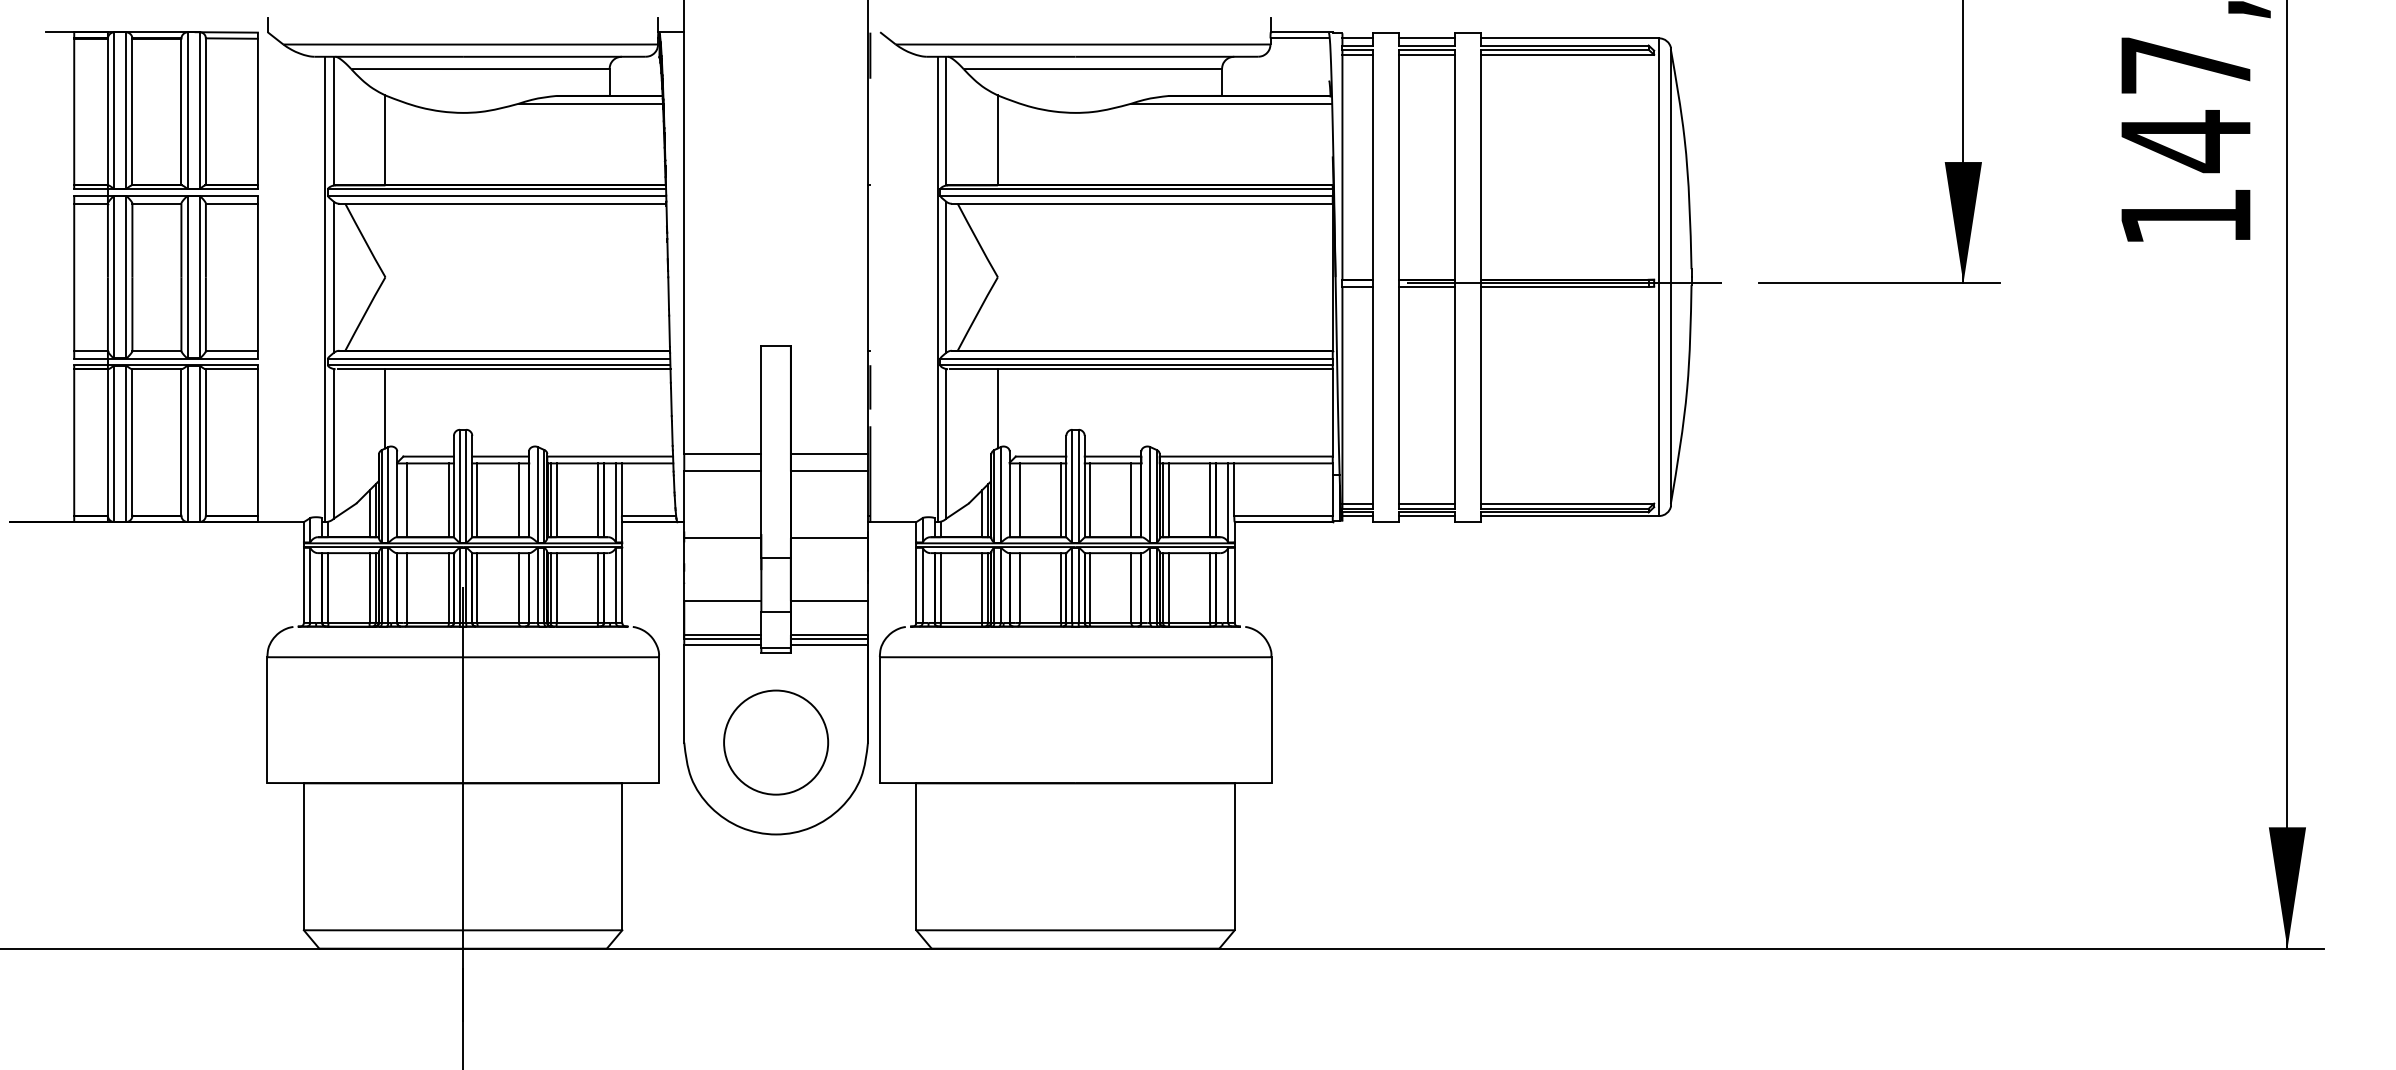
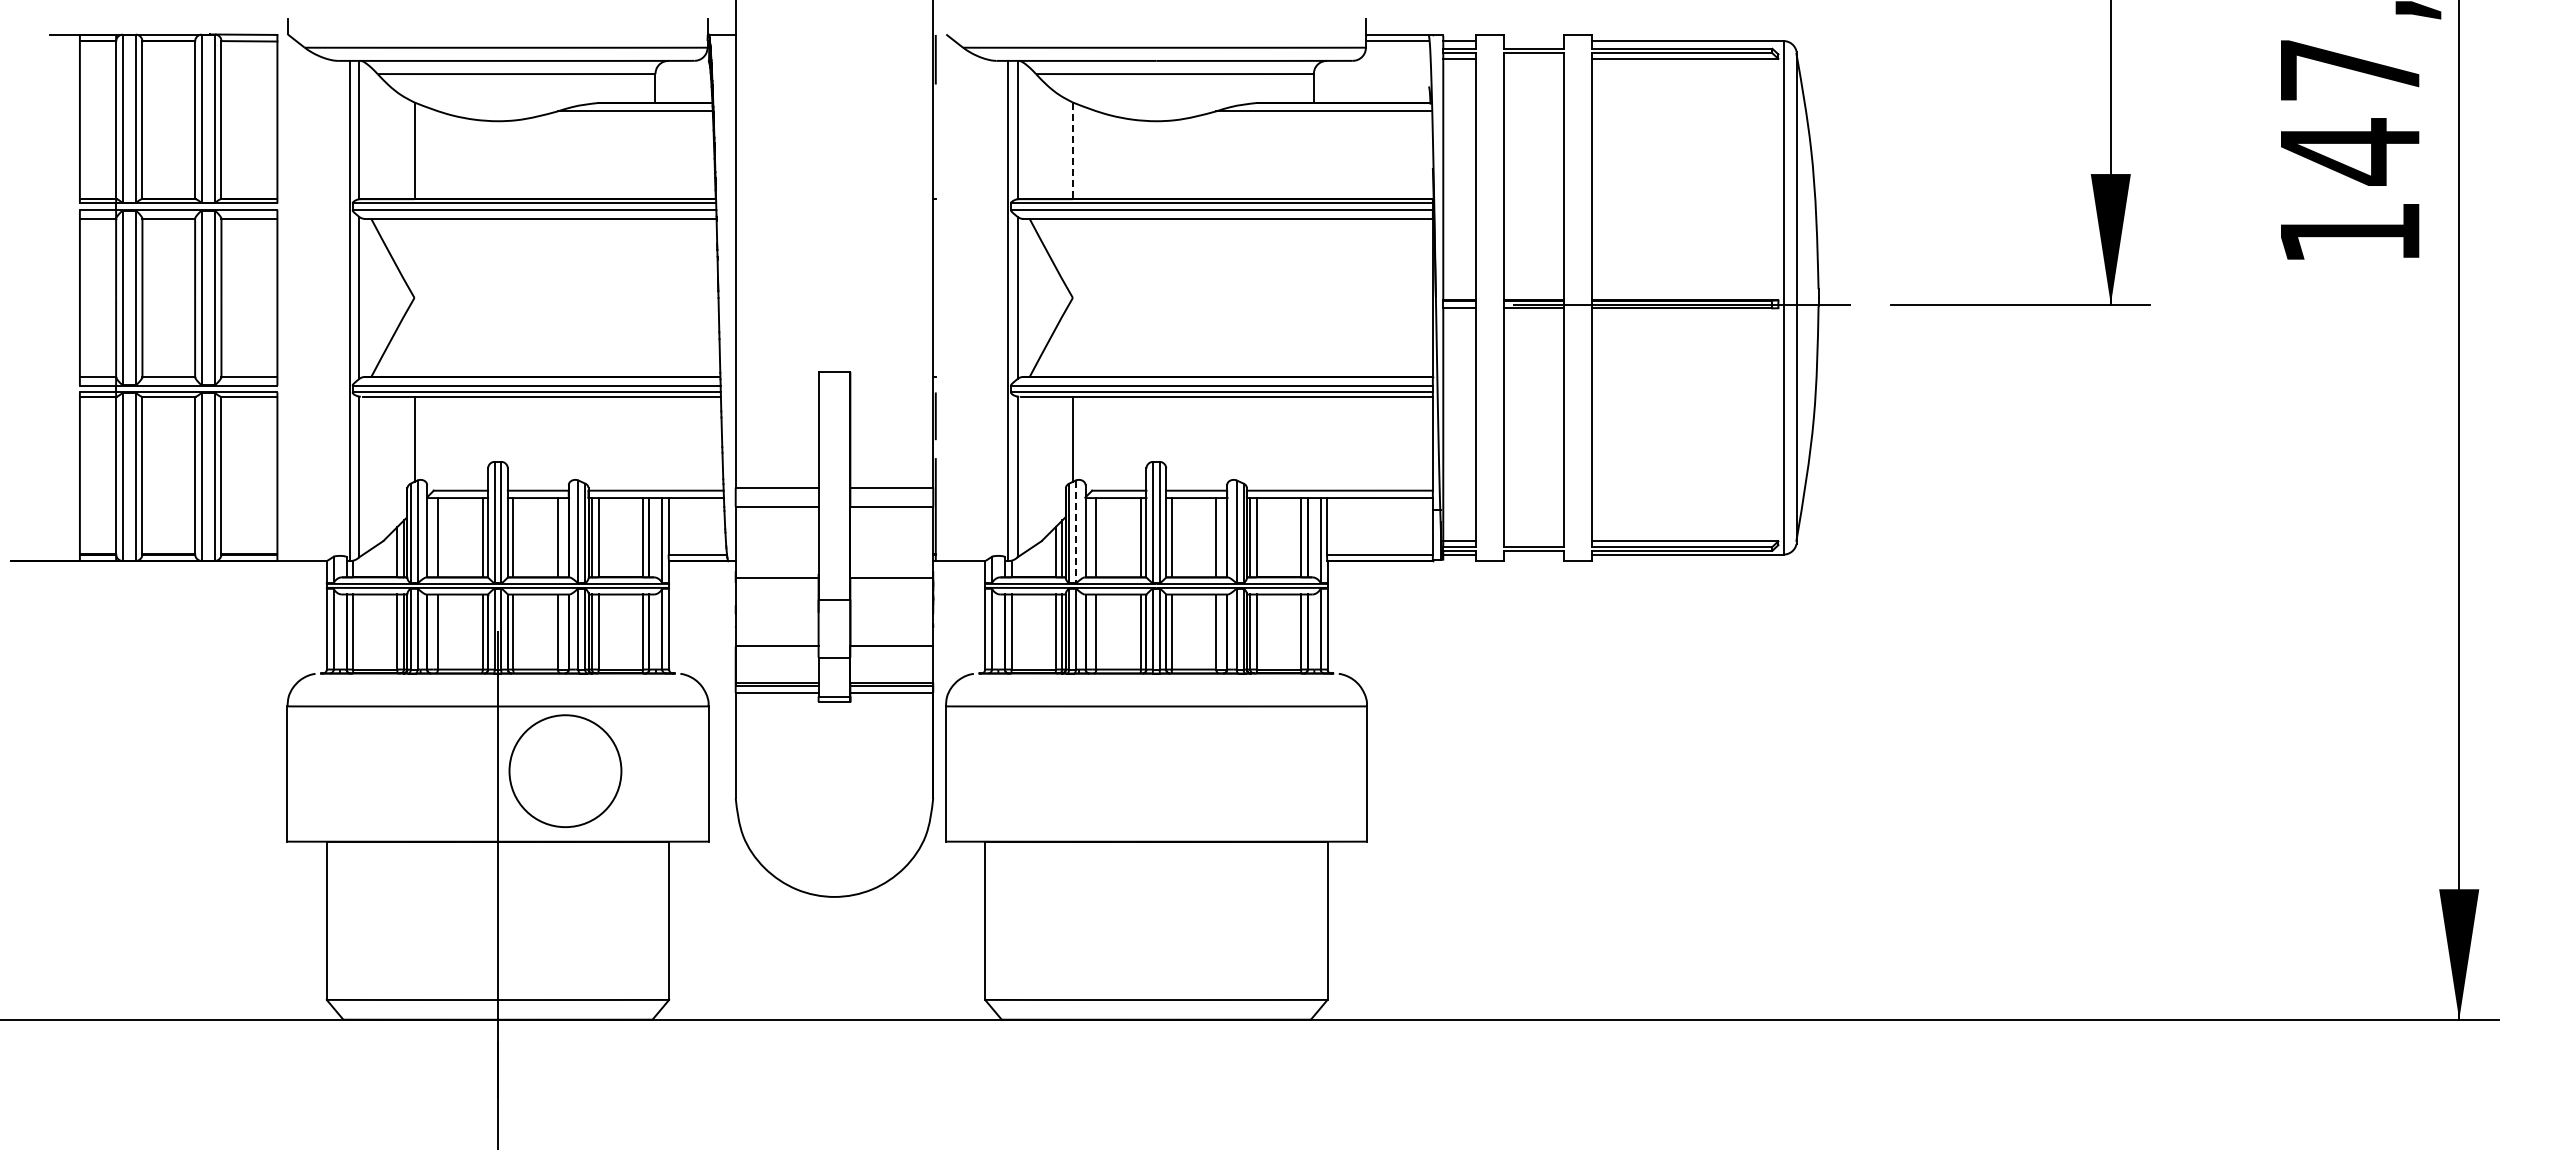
line: (1426, 38) -> (1533, 41), removed
line: (1426, 54) -> (1533, 58), removed
line: (997, 141) -> (1072, 151), solid -> dashed
line: (1000, 495) -> (1075, 532), solid -> dashed
line: (1426, 503) -> (1533, 541), removed
line: (1426, 515) -> (1533, 554), removed
circle: (776, 741) -> (565, 770), moved

